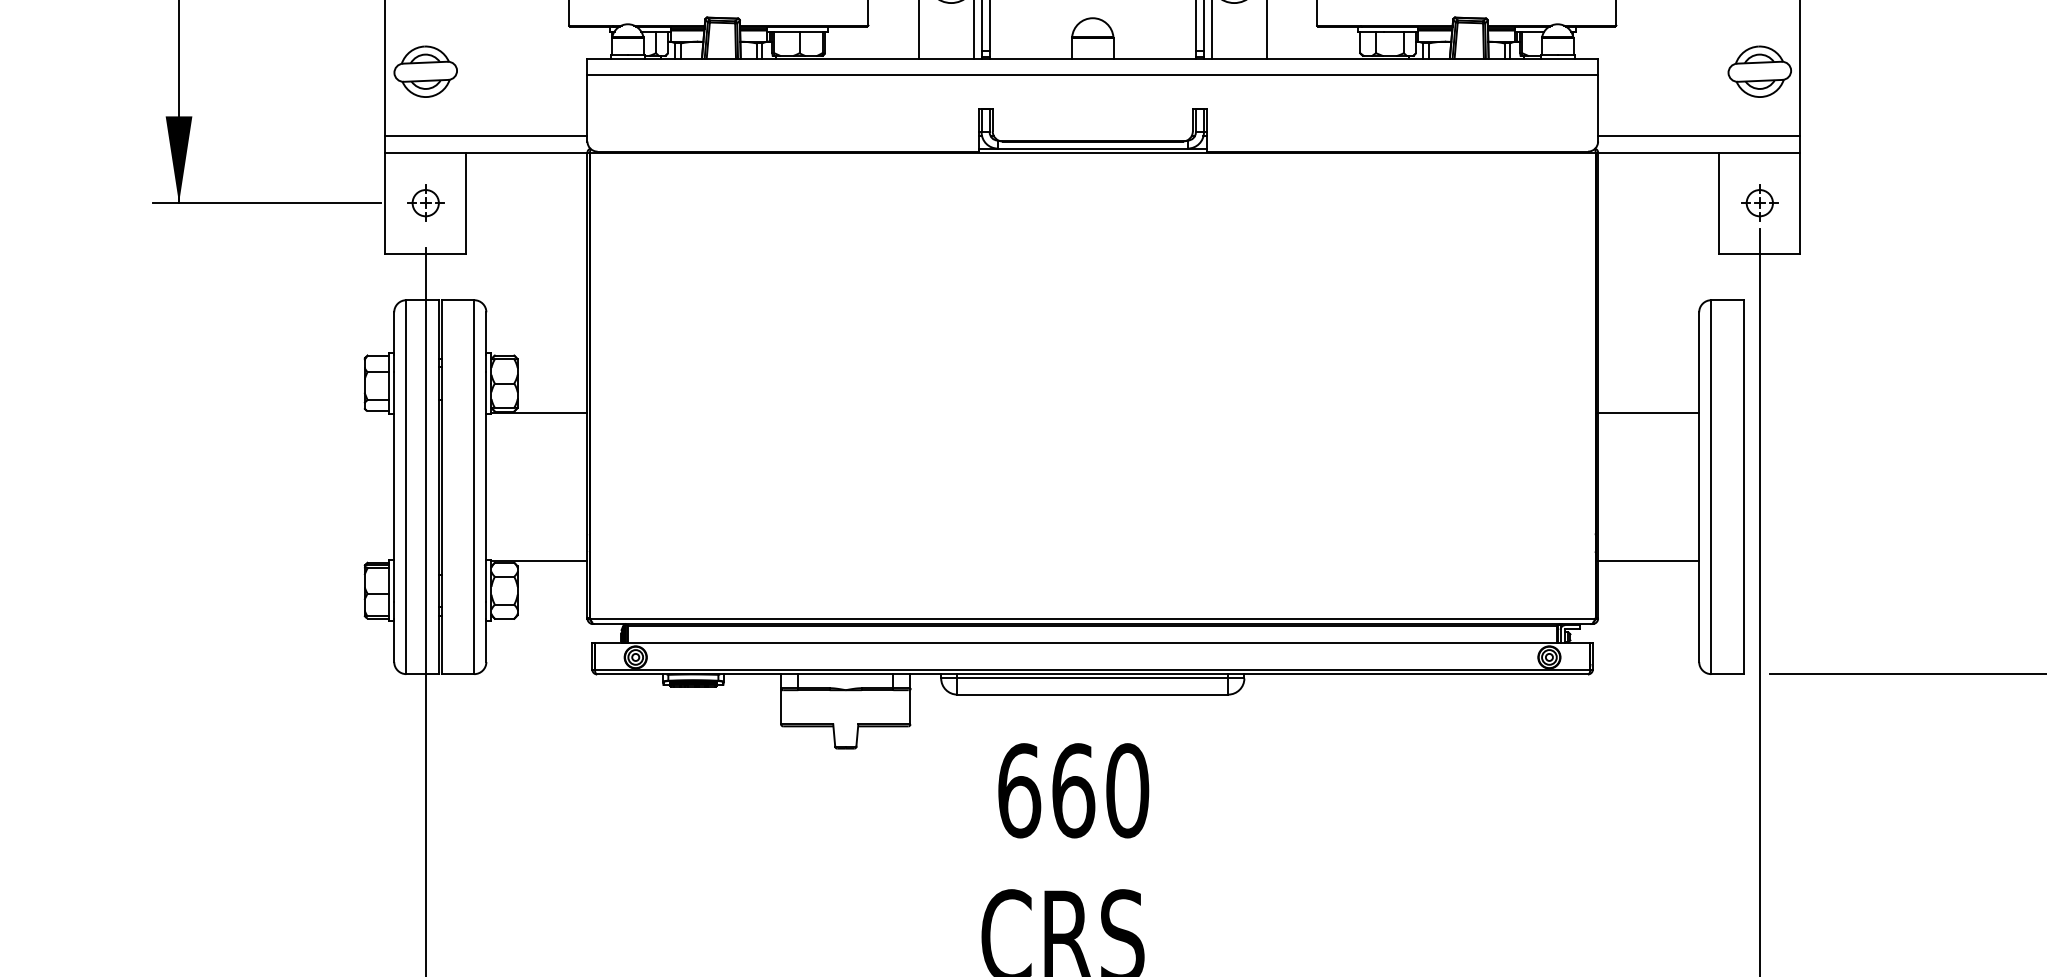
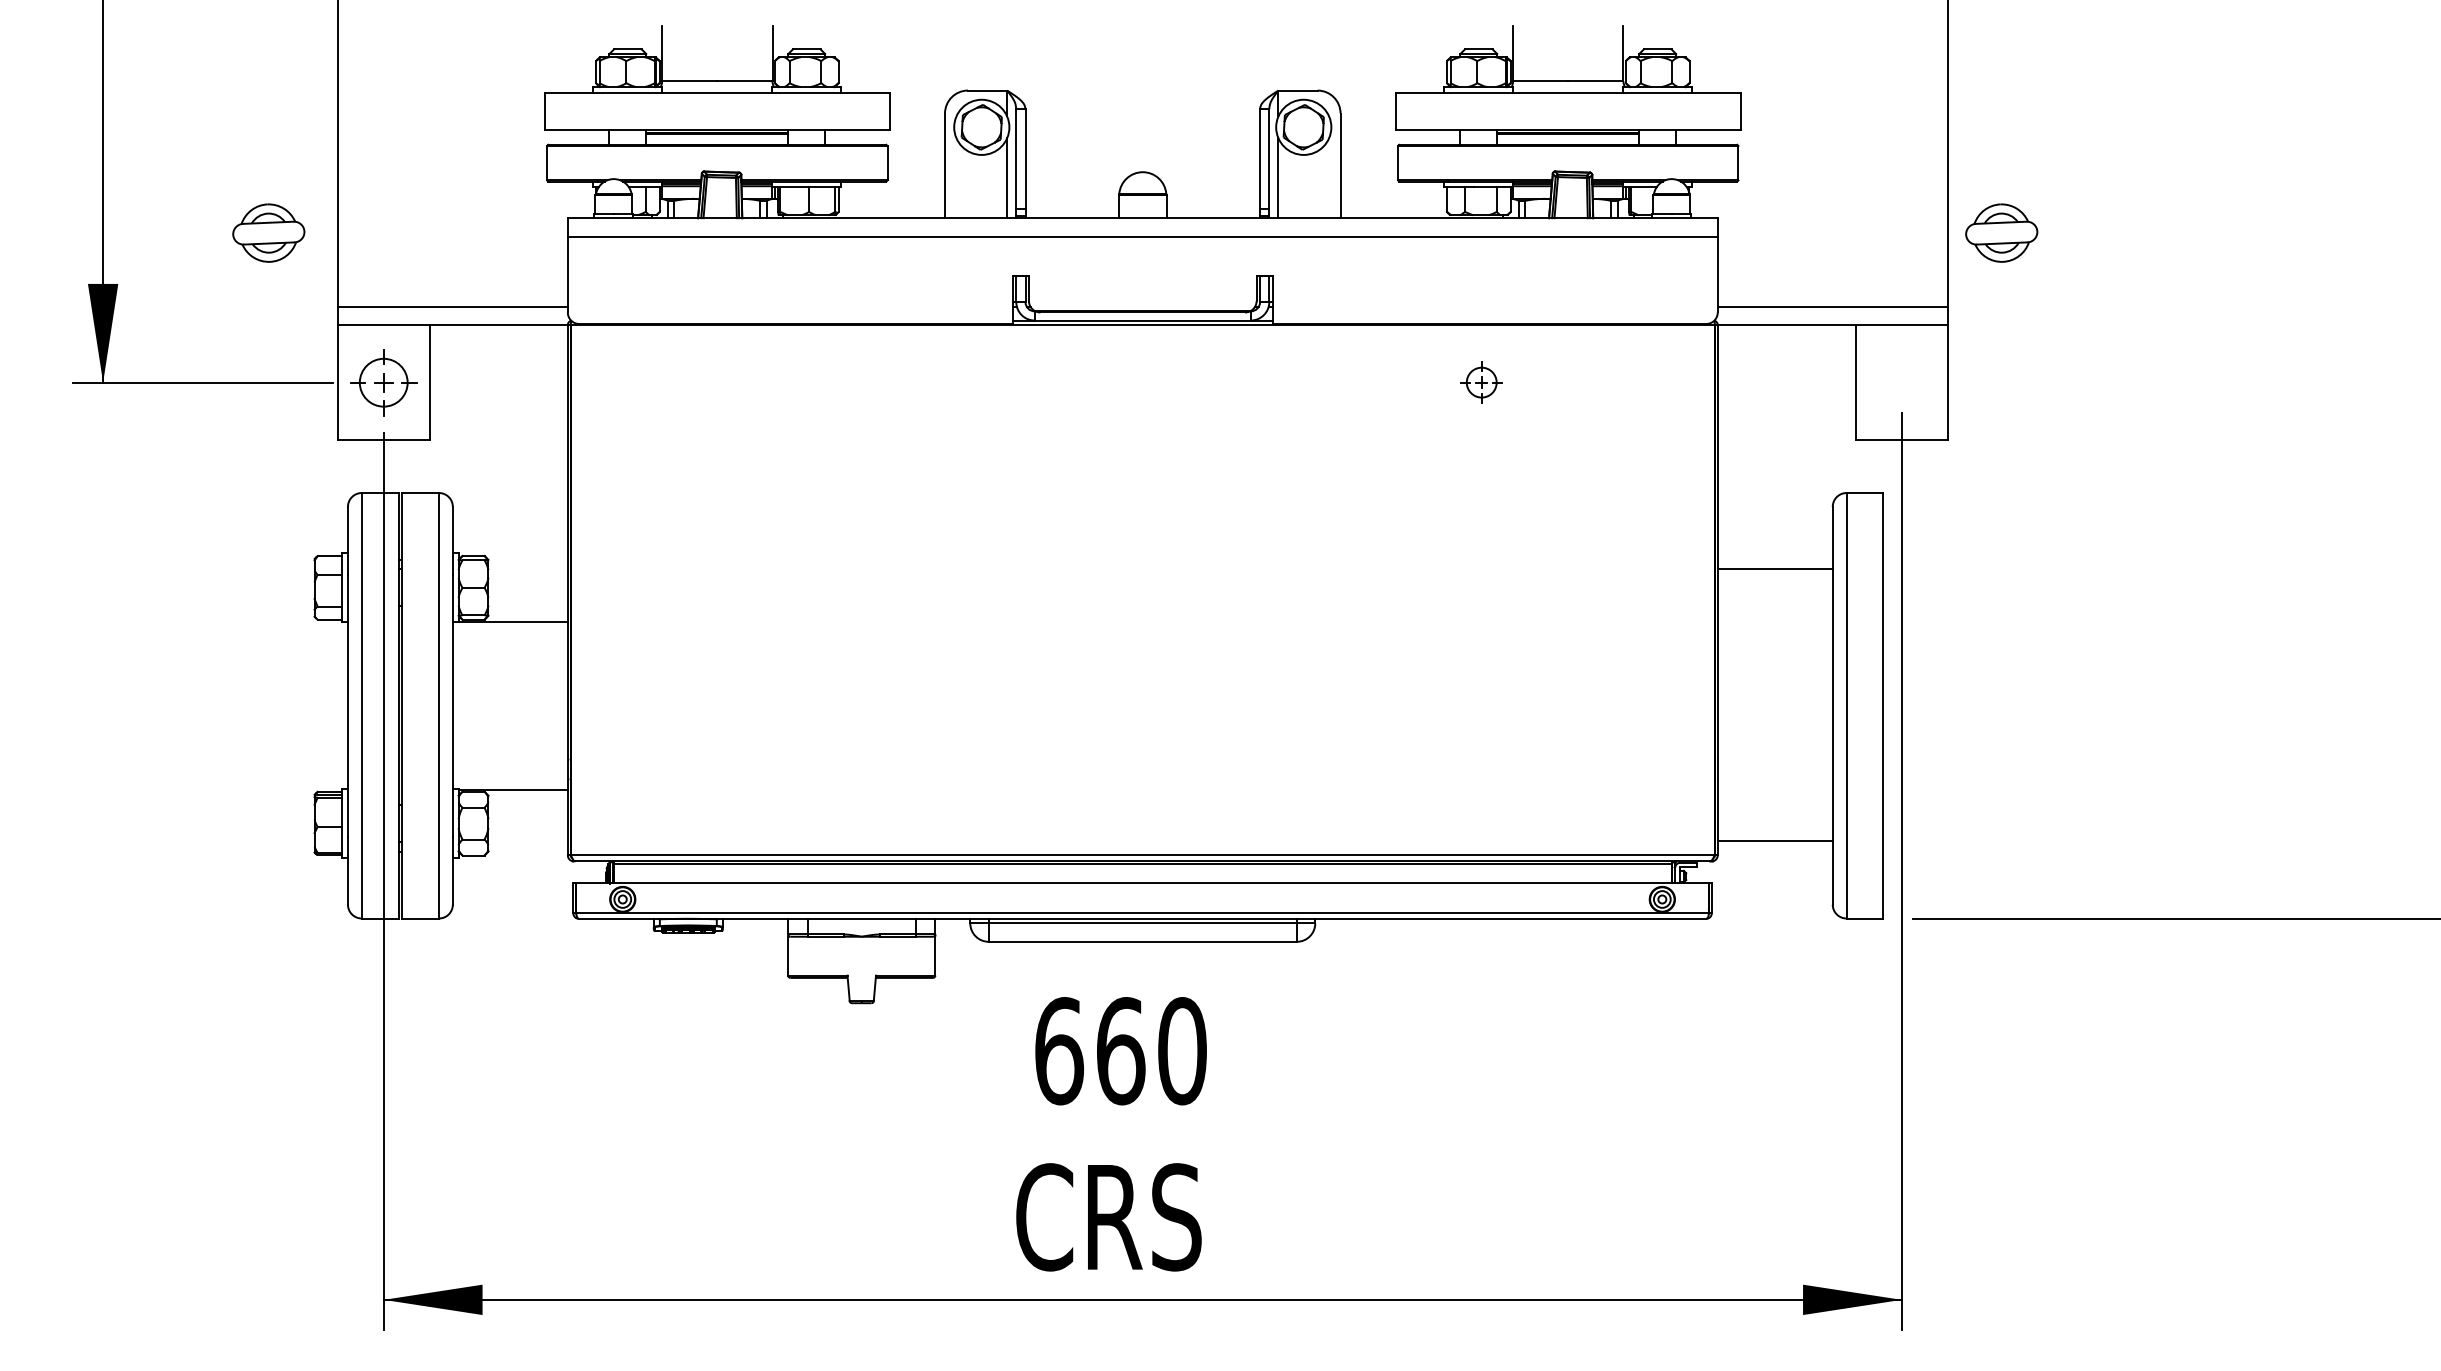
part: (425, 71) -> (268, 232), moved
part: (1759, 71) -> (2001, 232), moved
part: (425, 203) -> (383, 382), size x1.6
part: (1759, 203) -> (1481, 382), moved
line: (1648, 413) -> (1774, 568), moved
line: (1648, 560) -> (1774, 840), moved

